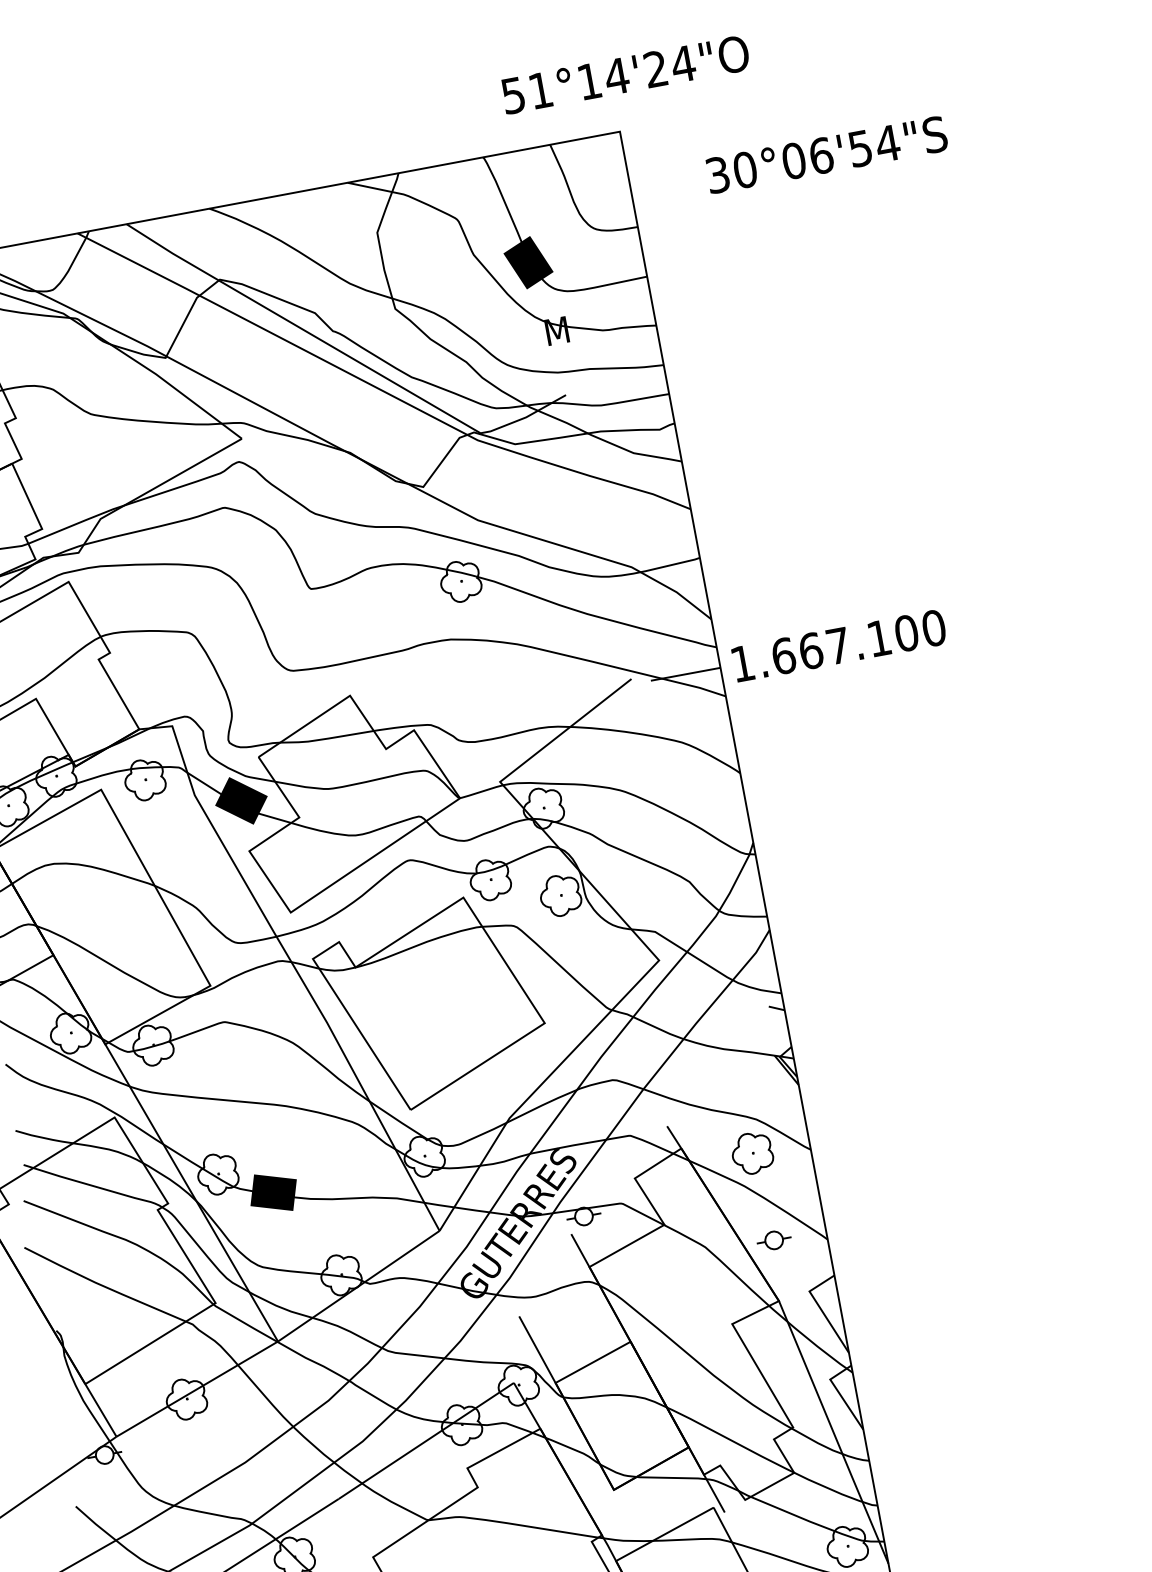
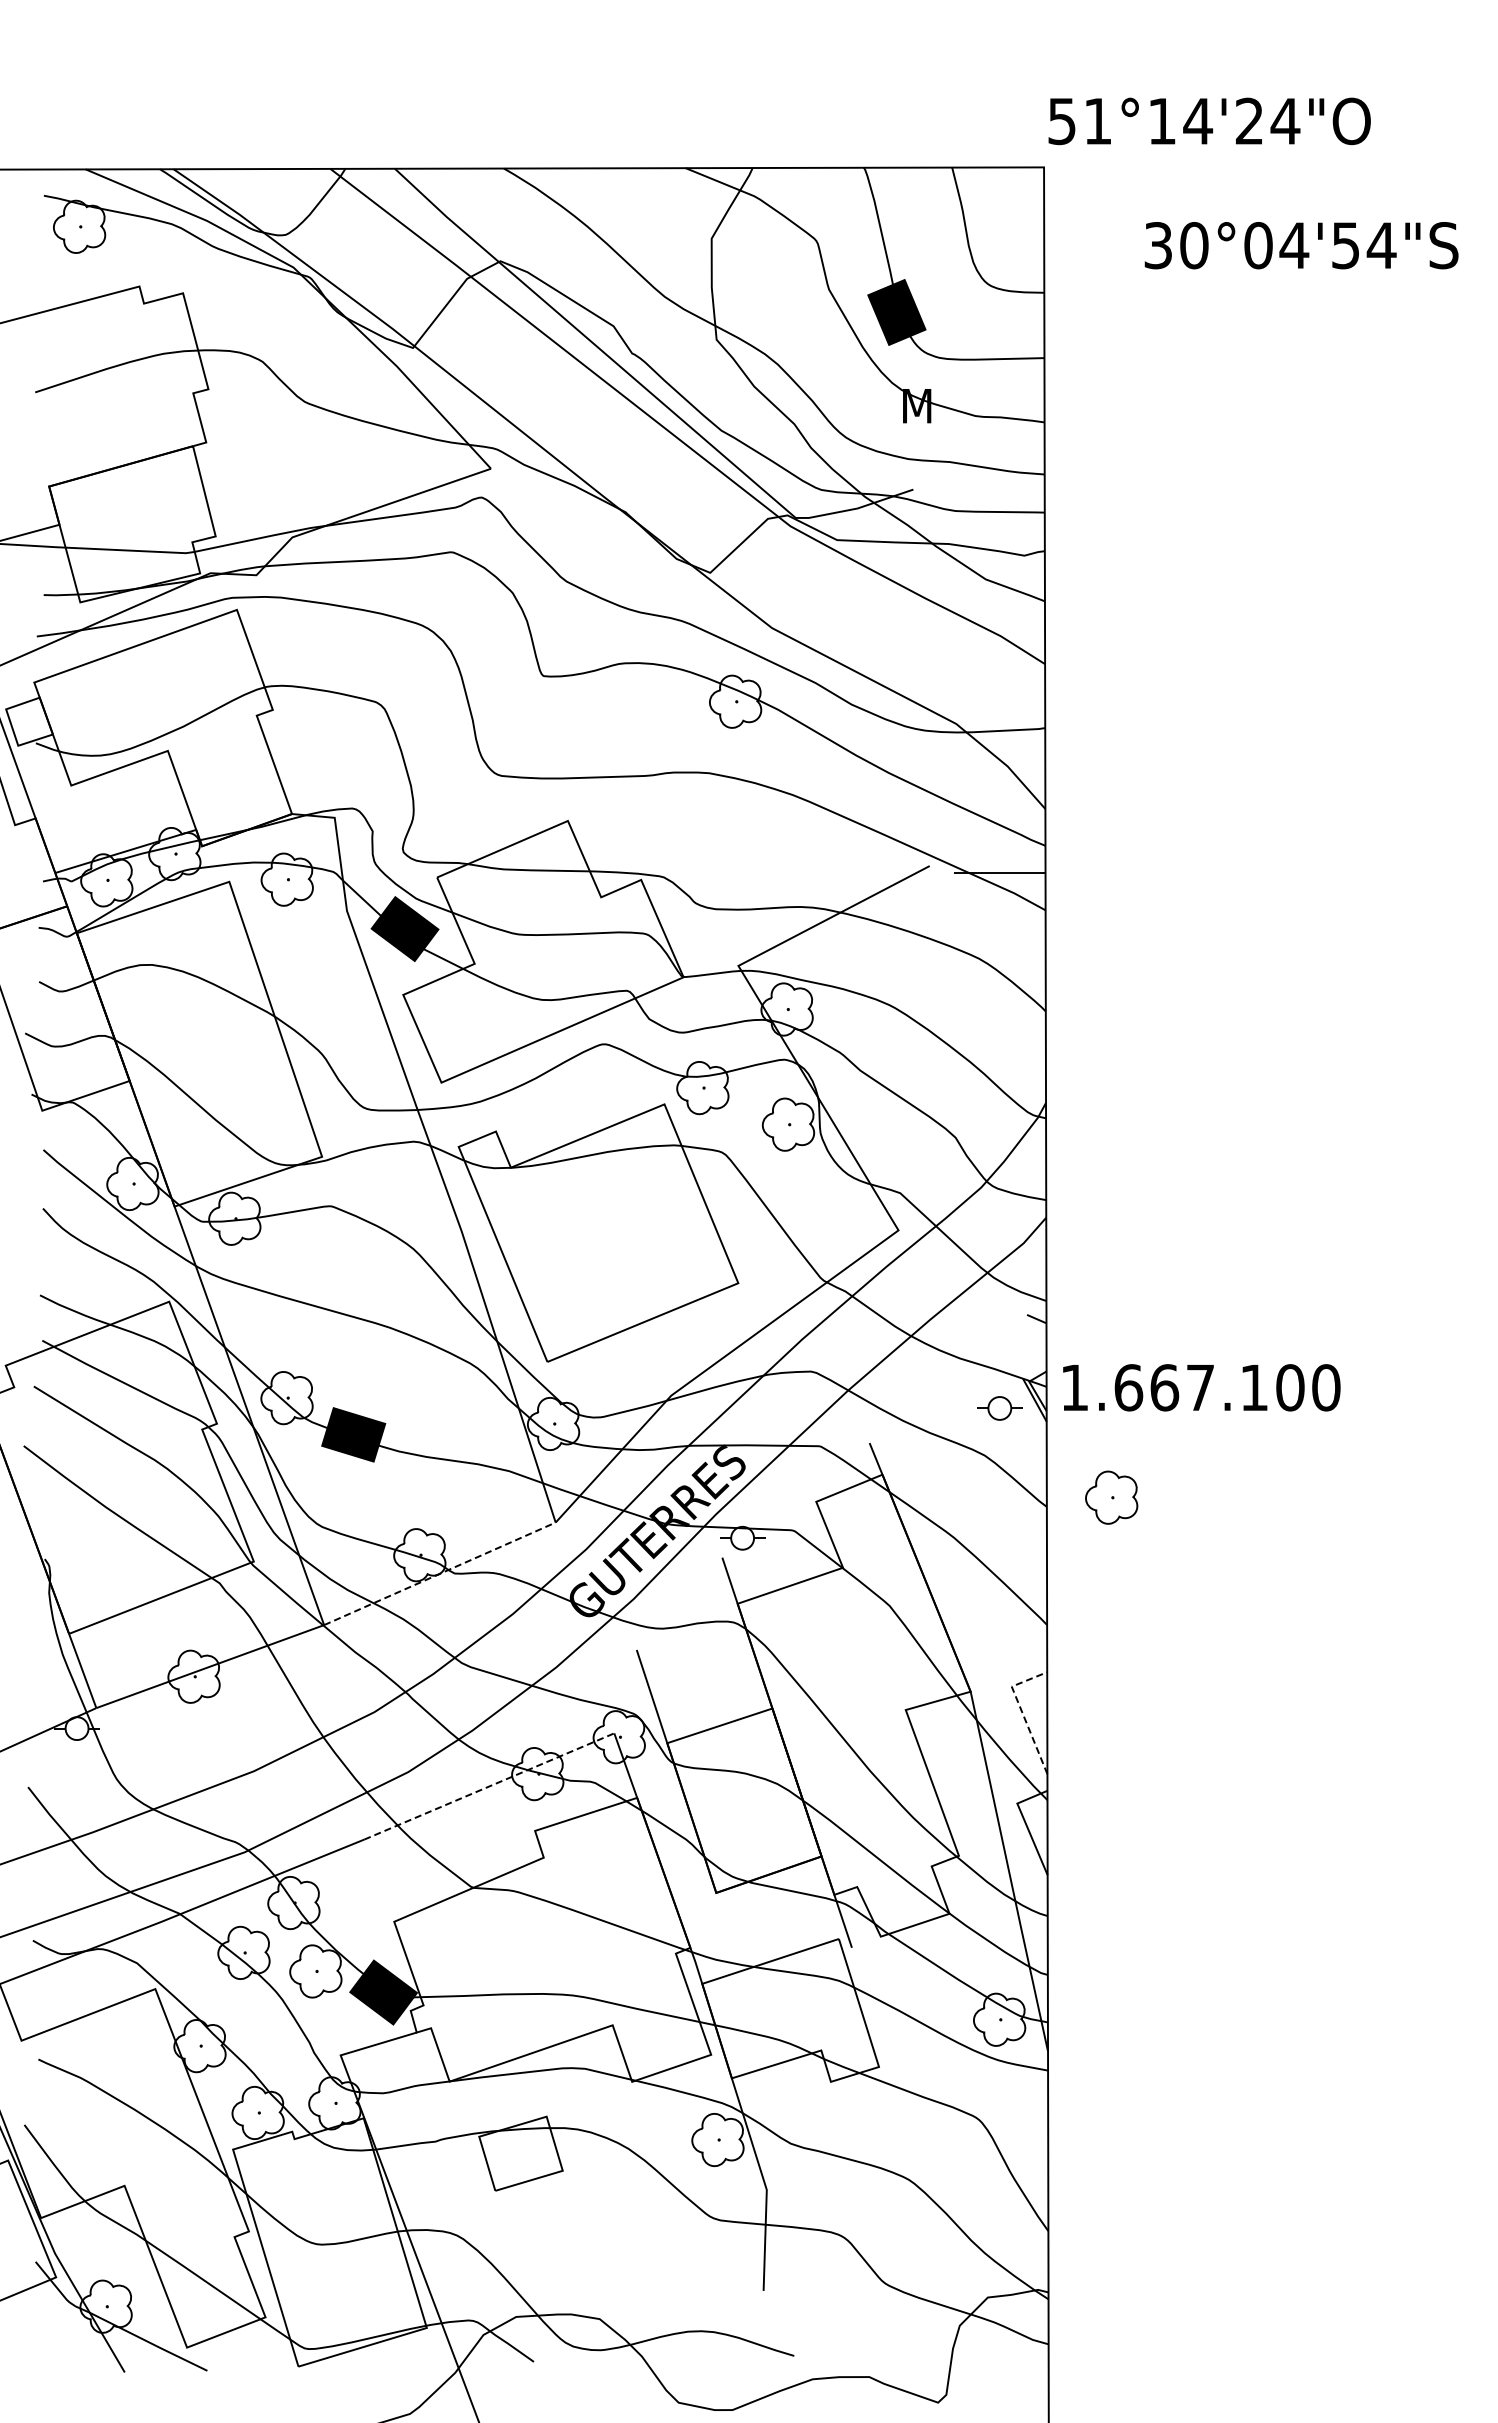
text: (625, 74) -> (1209, 121), moved
text: (821, 155) -> (1294, 245), 30°06'54"S -> 30°04'54"S
text: (839, 645) -> (1201, 1387), moved
part: (752, 1153) -> (1111, 1497), moved
part: (773, 1240) -> (999, 1408), moved
line: (358, 1286) -> (439, 1573), solid -> dashed
line: (820, 1308) -> (1021, 1711), solid -> dashed
line: (426, 1440) -> (489, 1786), solid -> dashed

